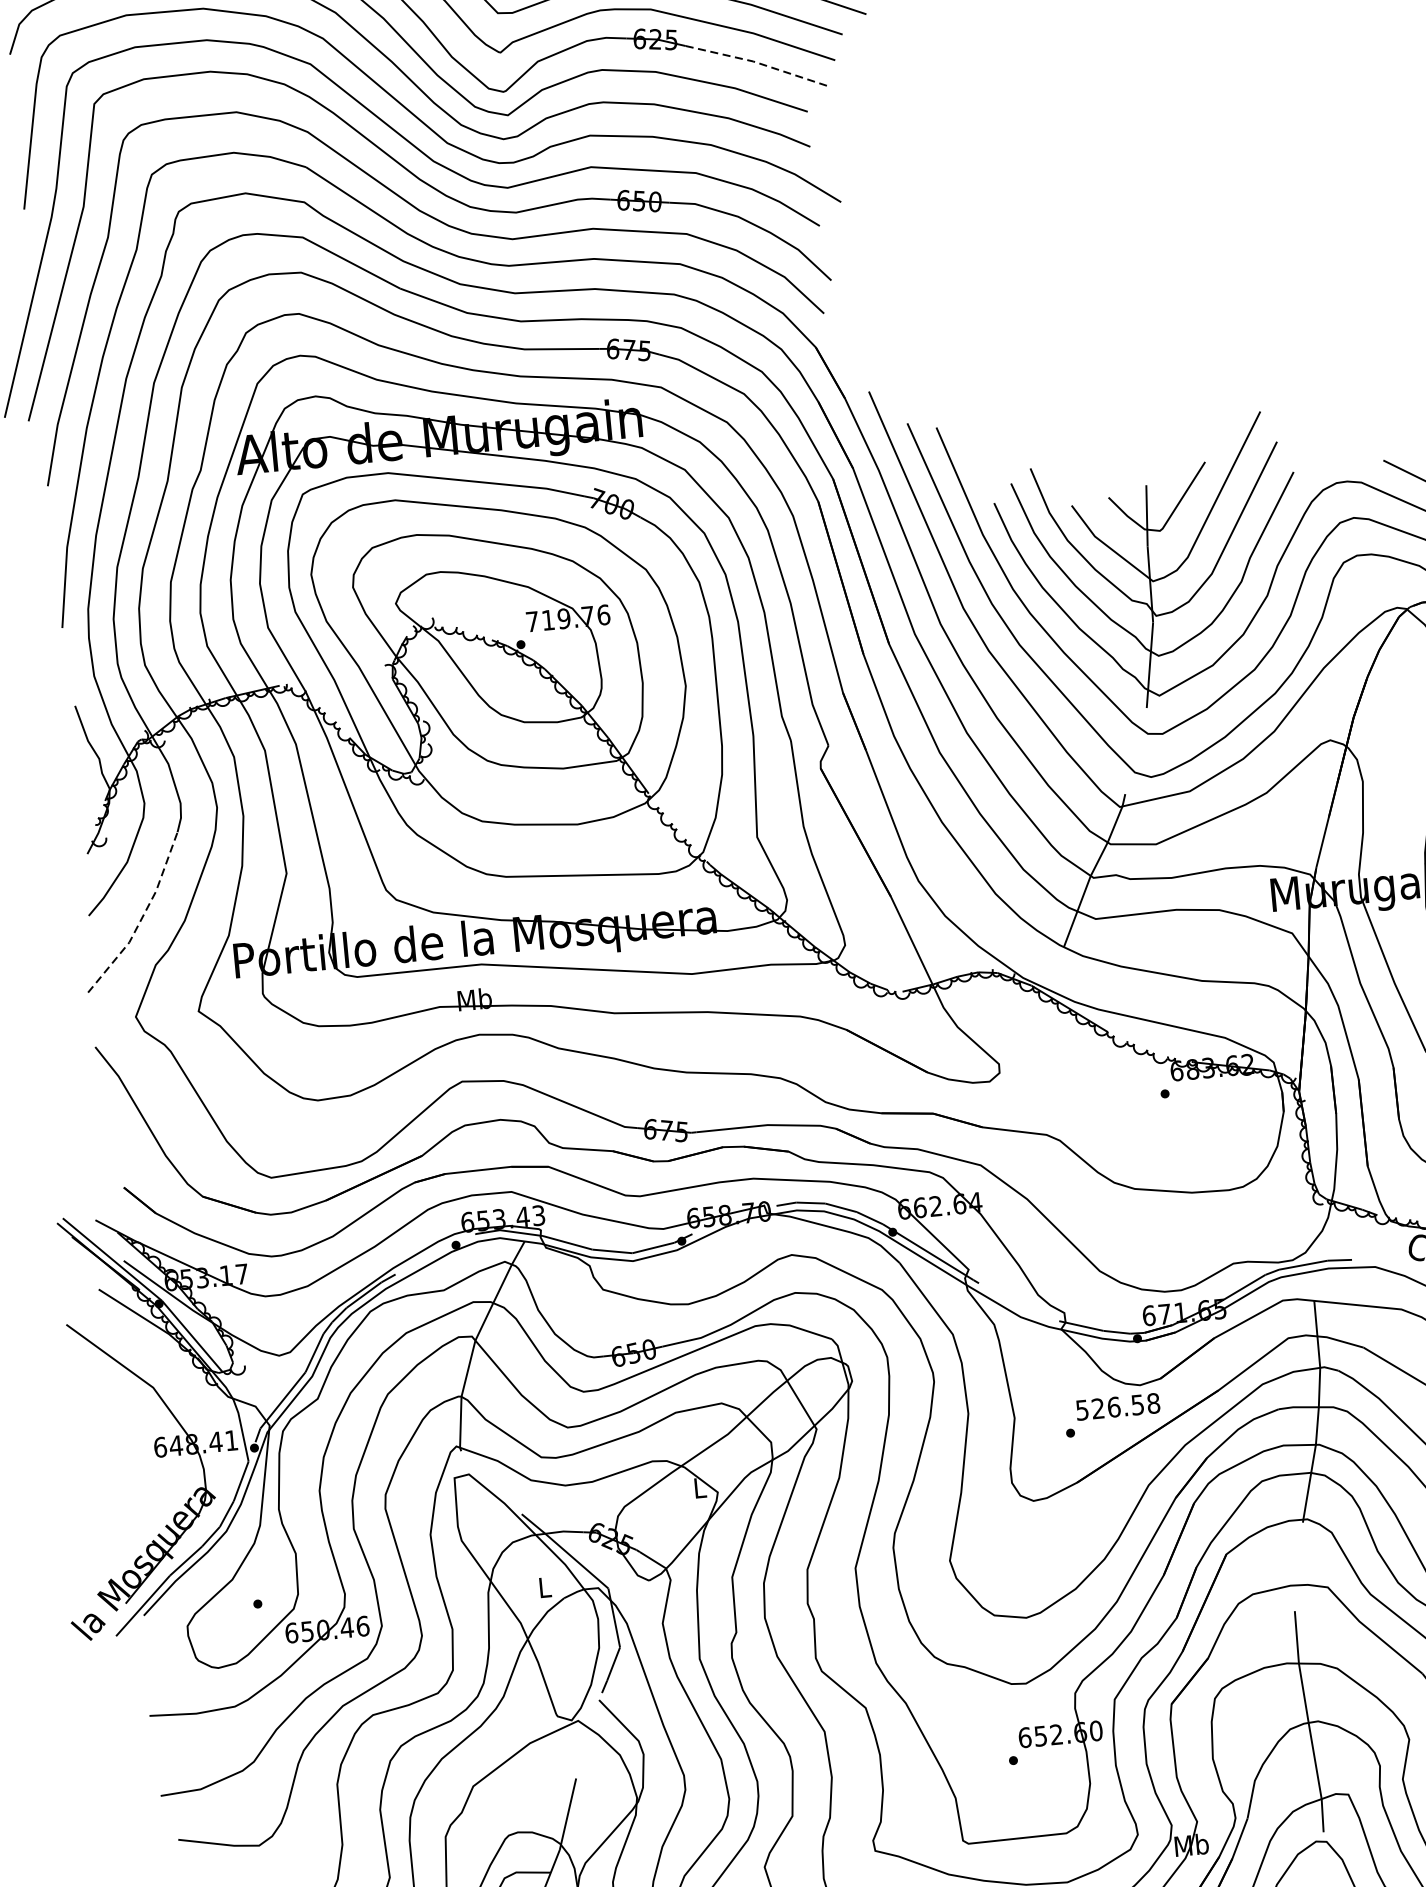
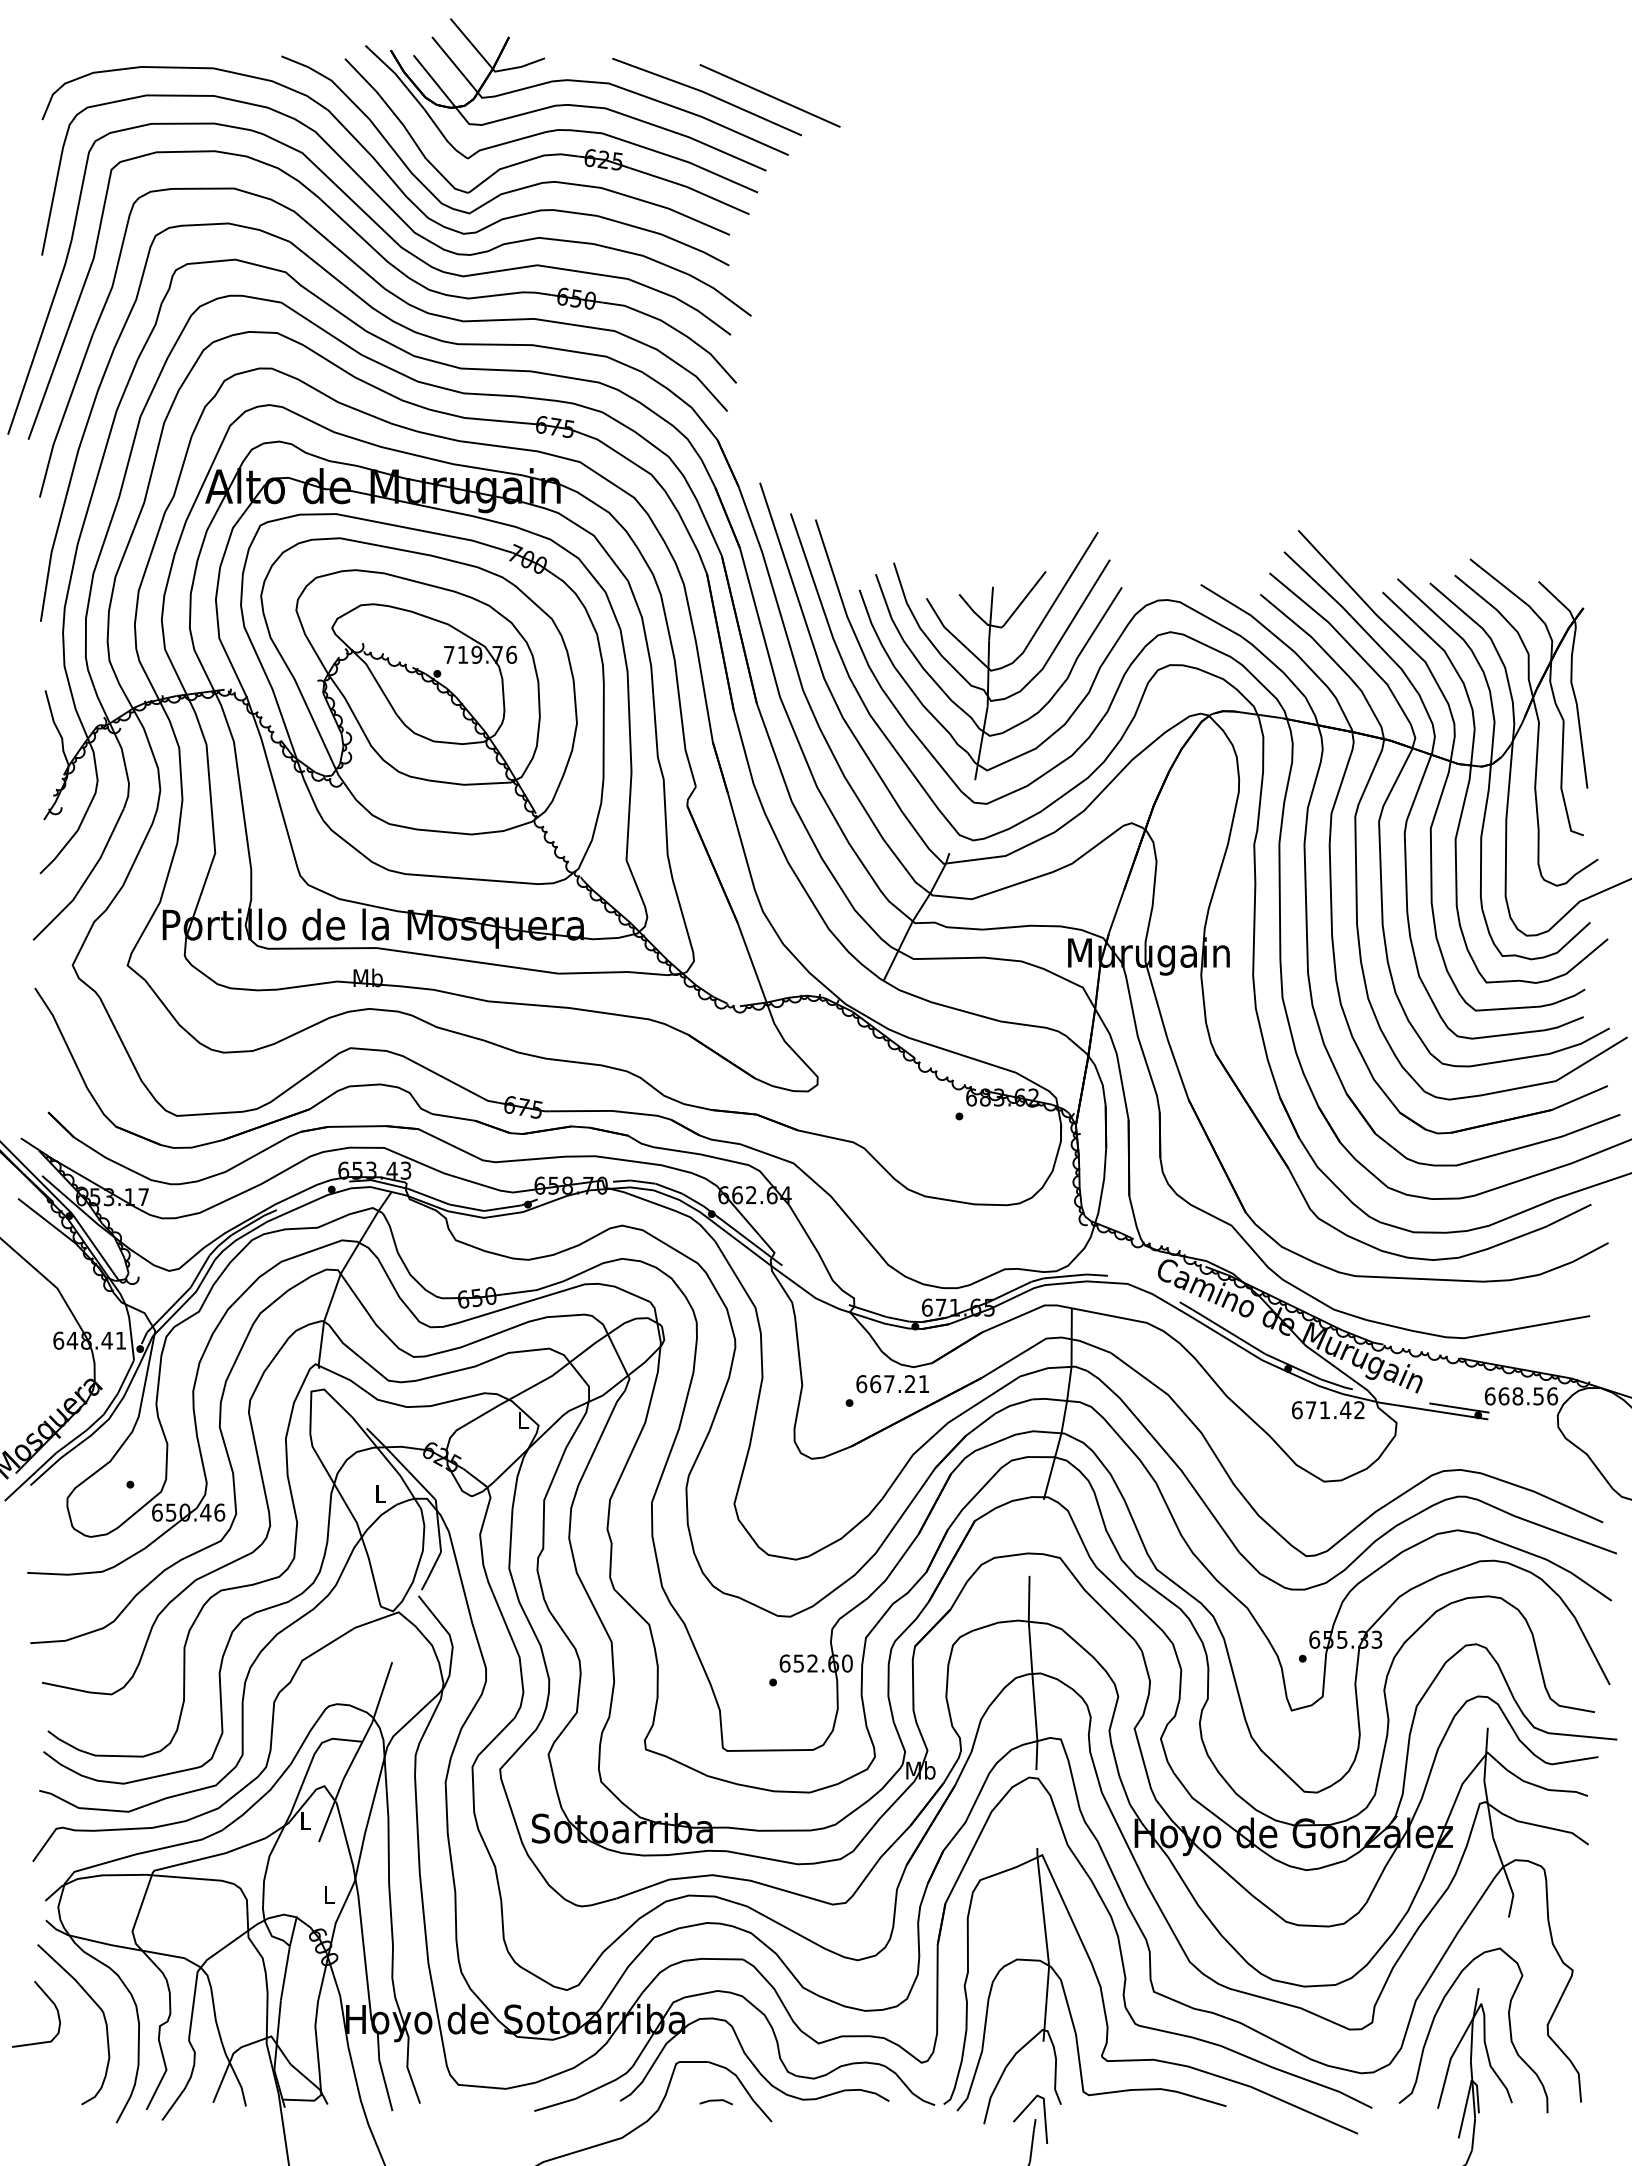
line: (757, 62) -> (690, 188), dashed -> solid
line: (142, 917) -> (86, 879), dashed -> solid
text: (1117, 1407) -> (892, 1384), 526.58 -> 667.21

